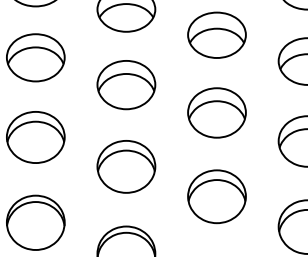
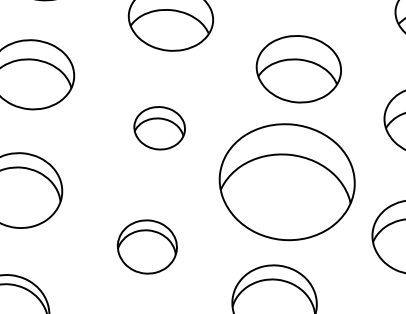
part: (126, 85) -> (159, 128), size x0.6
part: (216, 112) -> (286, 181), size x1.6
part: (126, 166) -> (147, 246), size x0.7

